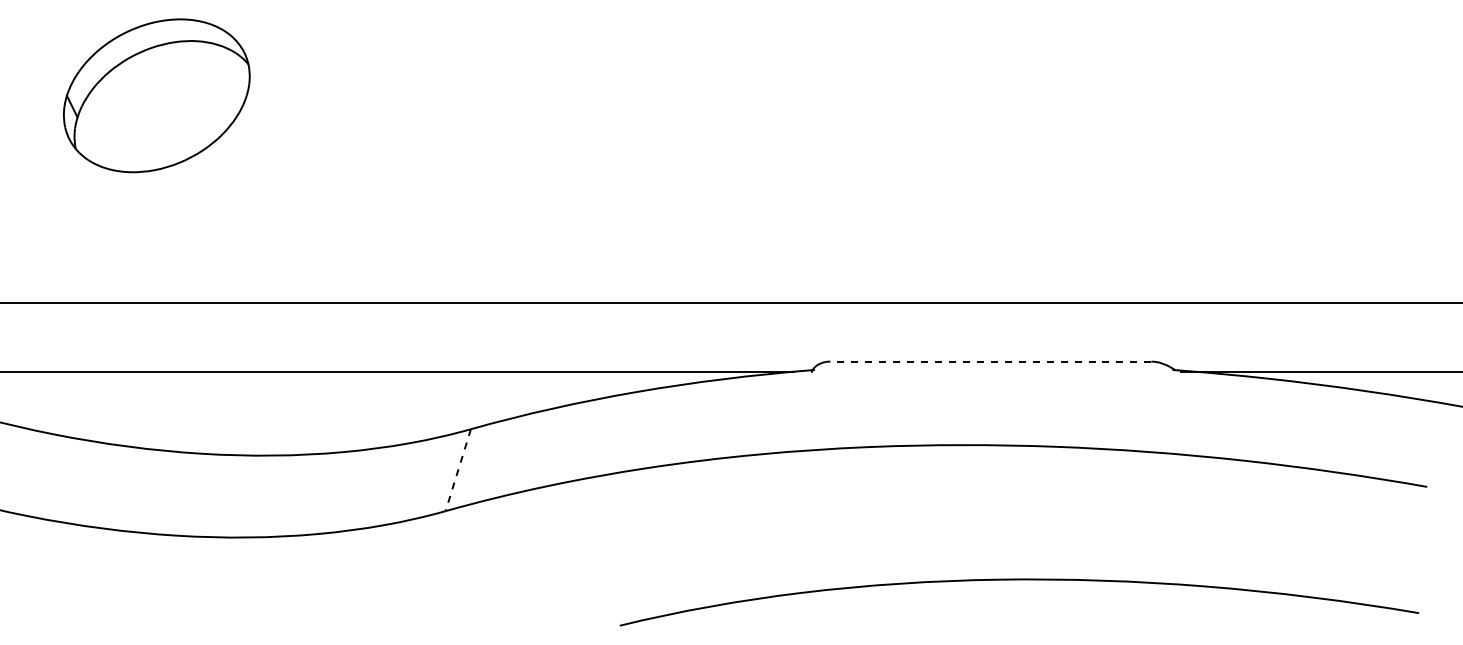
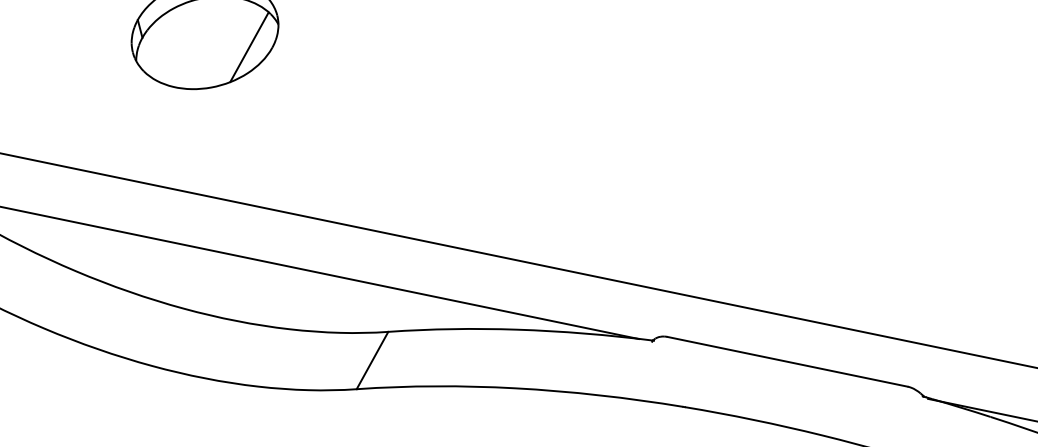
line: (216, 100) -> (248, 46), added
line: (990, 361) -> (787, 361), dashed -> solid
line: (458, 470) -> (372, 360), dashed -> solid

